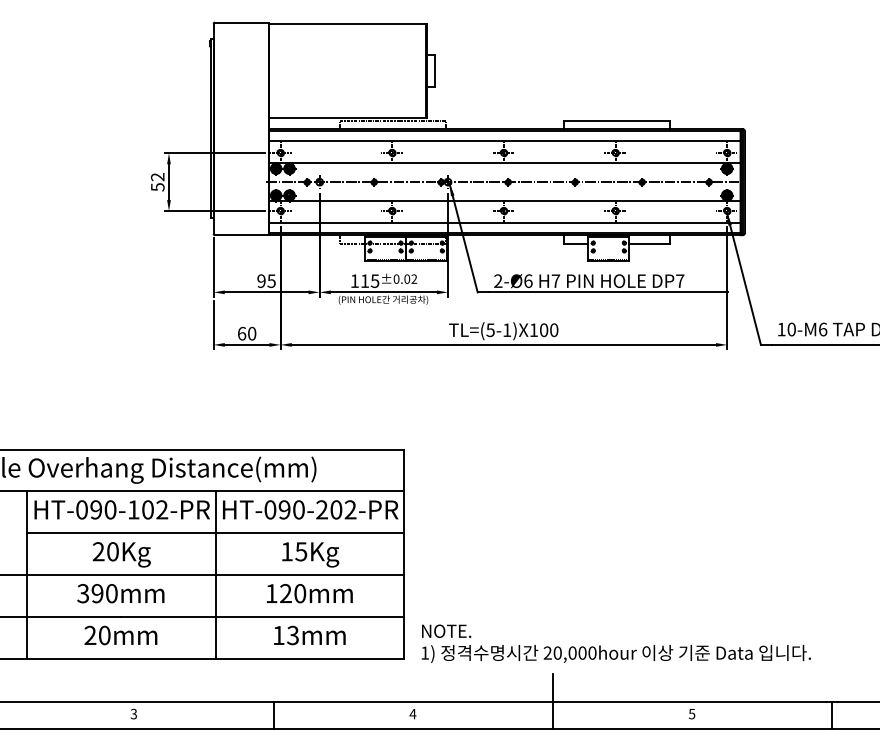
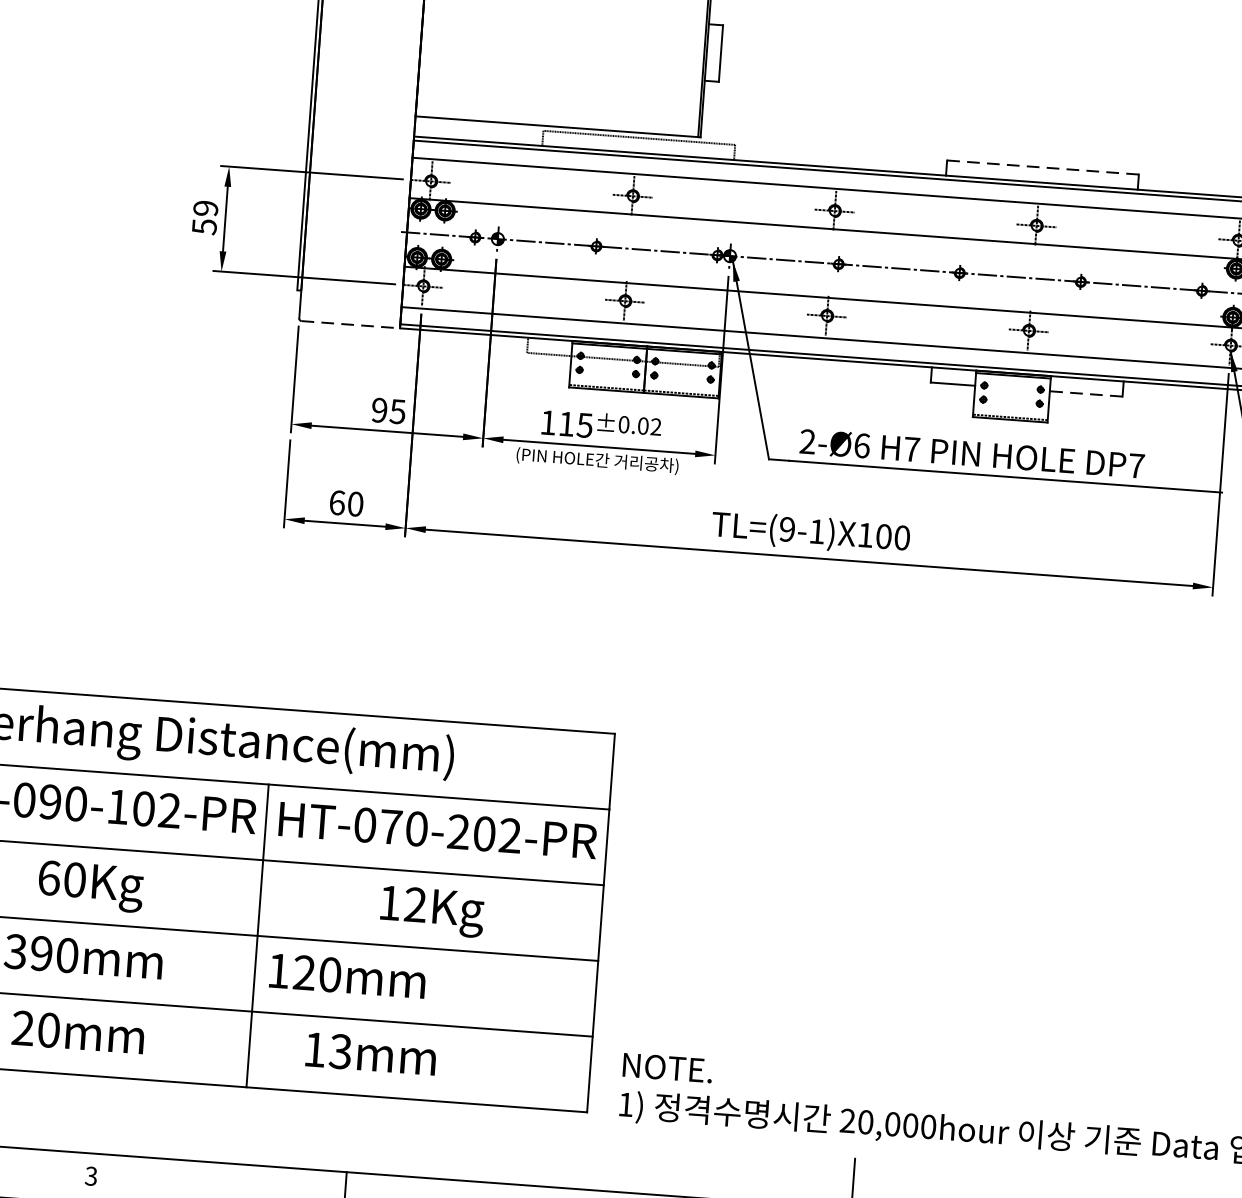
line: (616, 120) -> (1042, 166), solid -> dashed
text: (157, 177) -> (205, 209), 52 -> 59
line: (242, 235) -> (351, 325), solid -> dashed
line: (649, 243) -> (1086, 393), solid -> dashed
text: (490, 329) -> (787, 528), TL=(5-1)X100 -> TL=(9-1)X100
text: (284, 509) -> (390, 826), HT-090-202-PR -> HT-070-202-PR
text: (98, 551) -> (48, 877), 20Kg -> 60Kg
text: (301, 551) -> (415, 904), 15Kg -> 12Kg
text: (309, 593) -> (347, 975), moved
text: (309, 635) -> (370, 1053), moved

